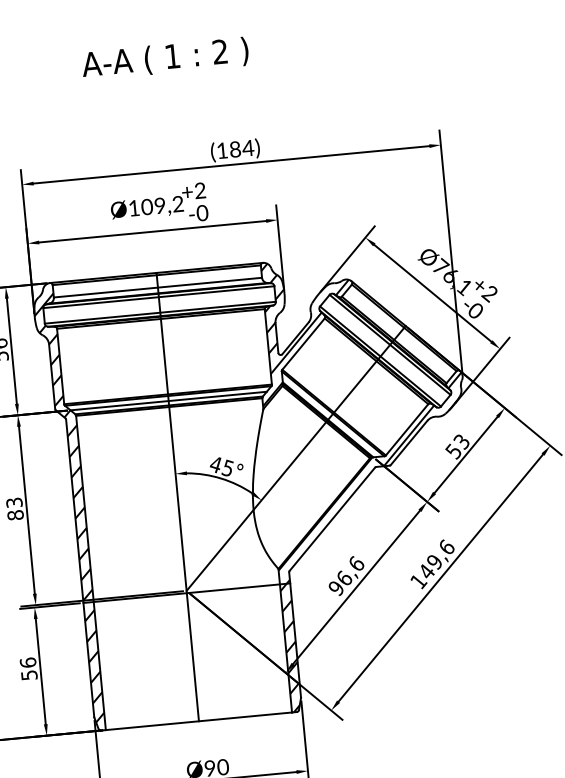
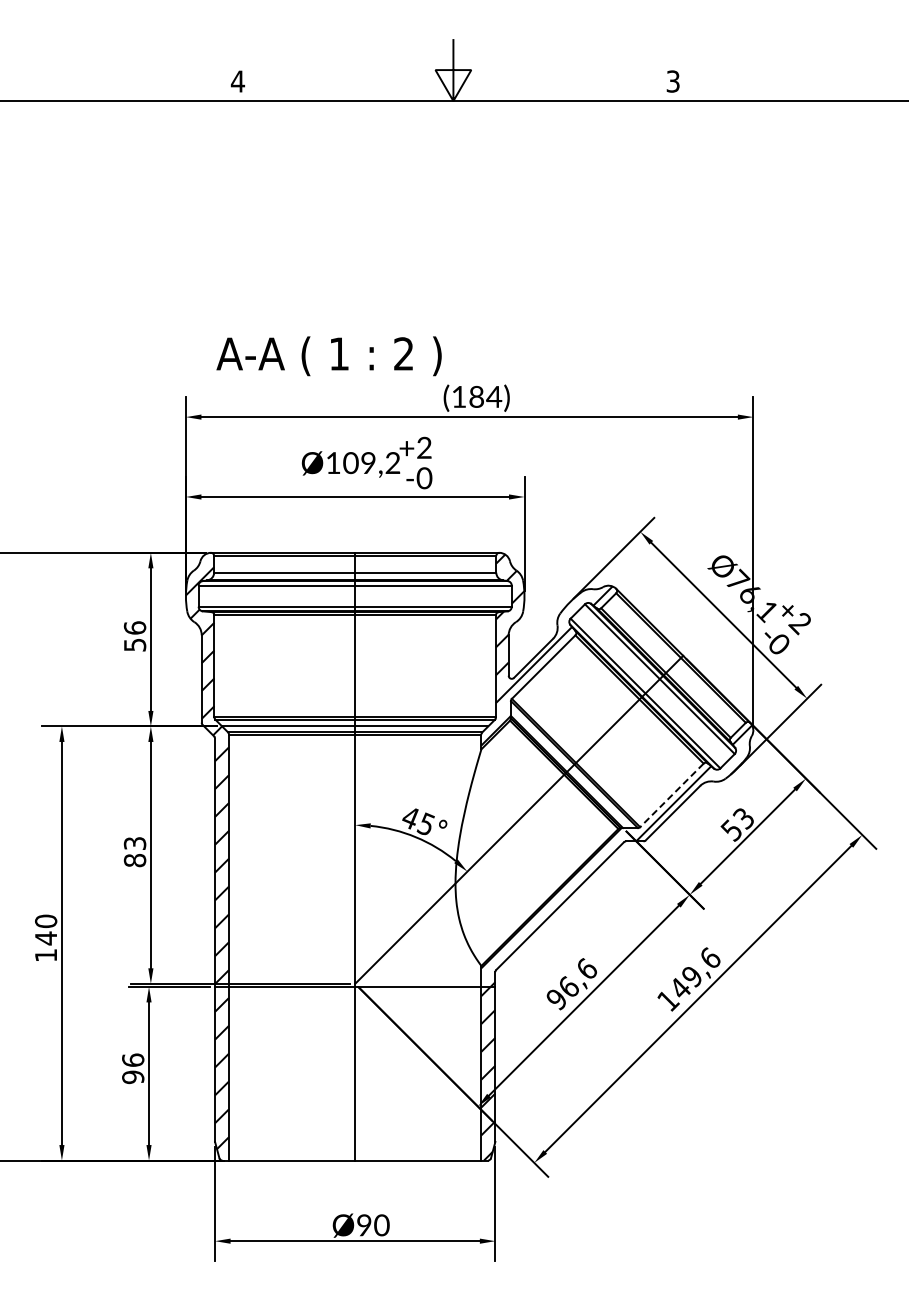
text: (164, 59) -> (328, 356), moved
line: (406, 429) -> (671, 795), solid -> dashed
text: (29, 675) -> (133, 1077), 56 -> 96

